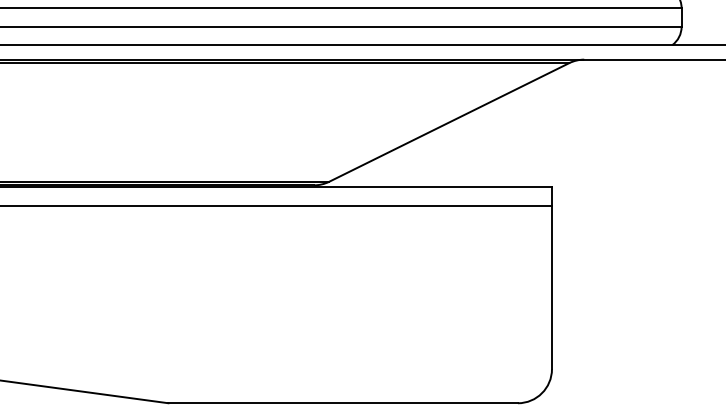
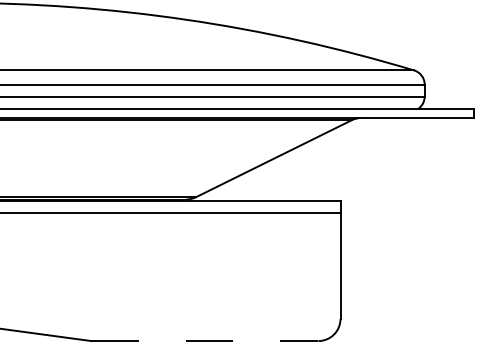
line: (344, 403) -> (205, 341), solid -> dashed

